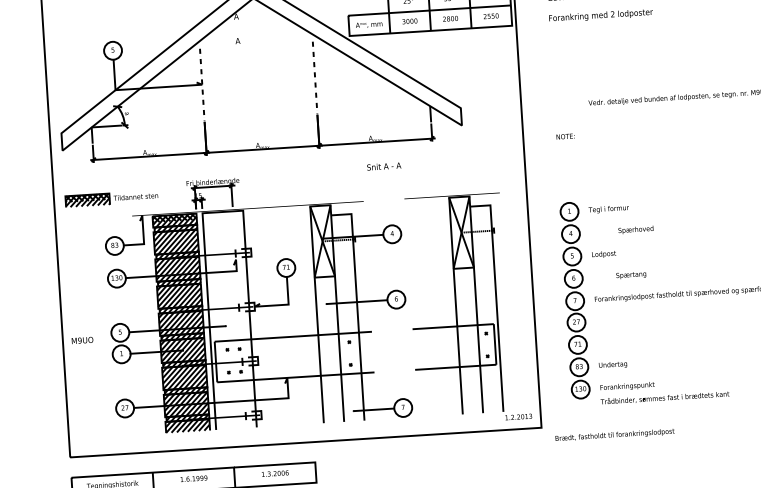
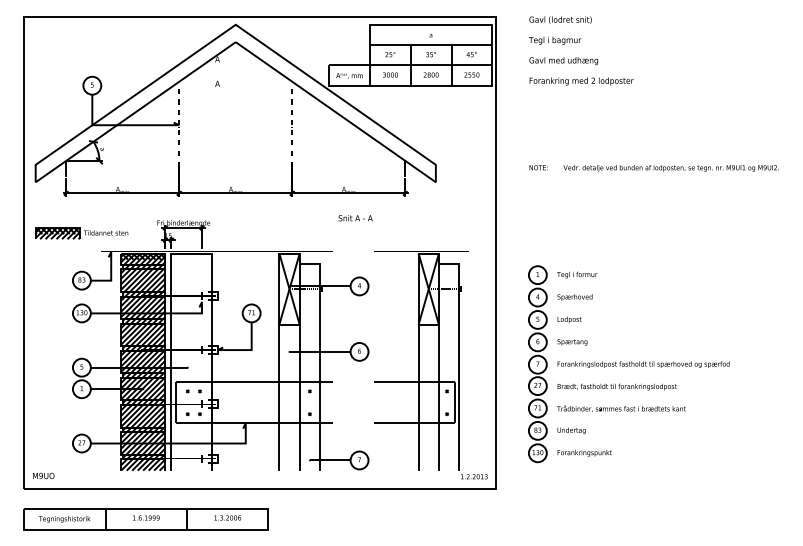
text: (565, 136) -> (538, 167), moved
text: (635, 230) -> (574, 297), moved
text: (631, 275) -> (572, 342), moved
text: (82, 340) -> (43, 475), moved
text: (665, 397) -> (621, 408), moved
text: (614, 434) -> (616, 386), moved

